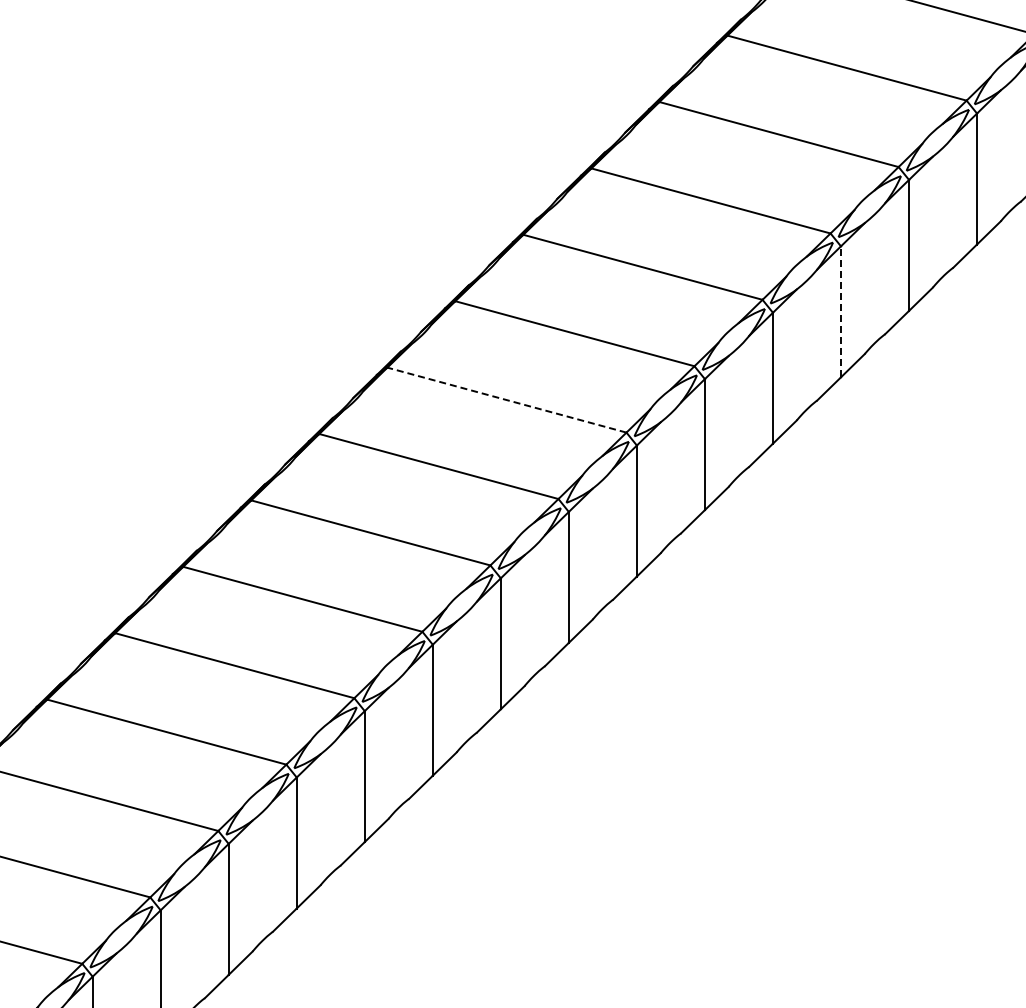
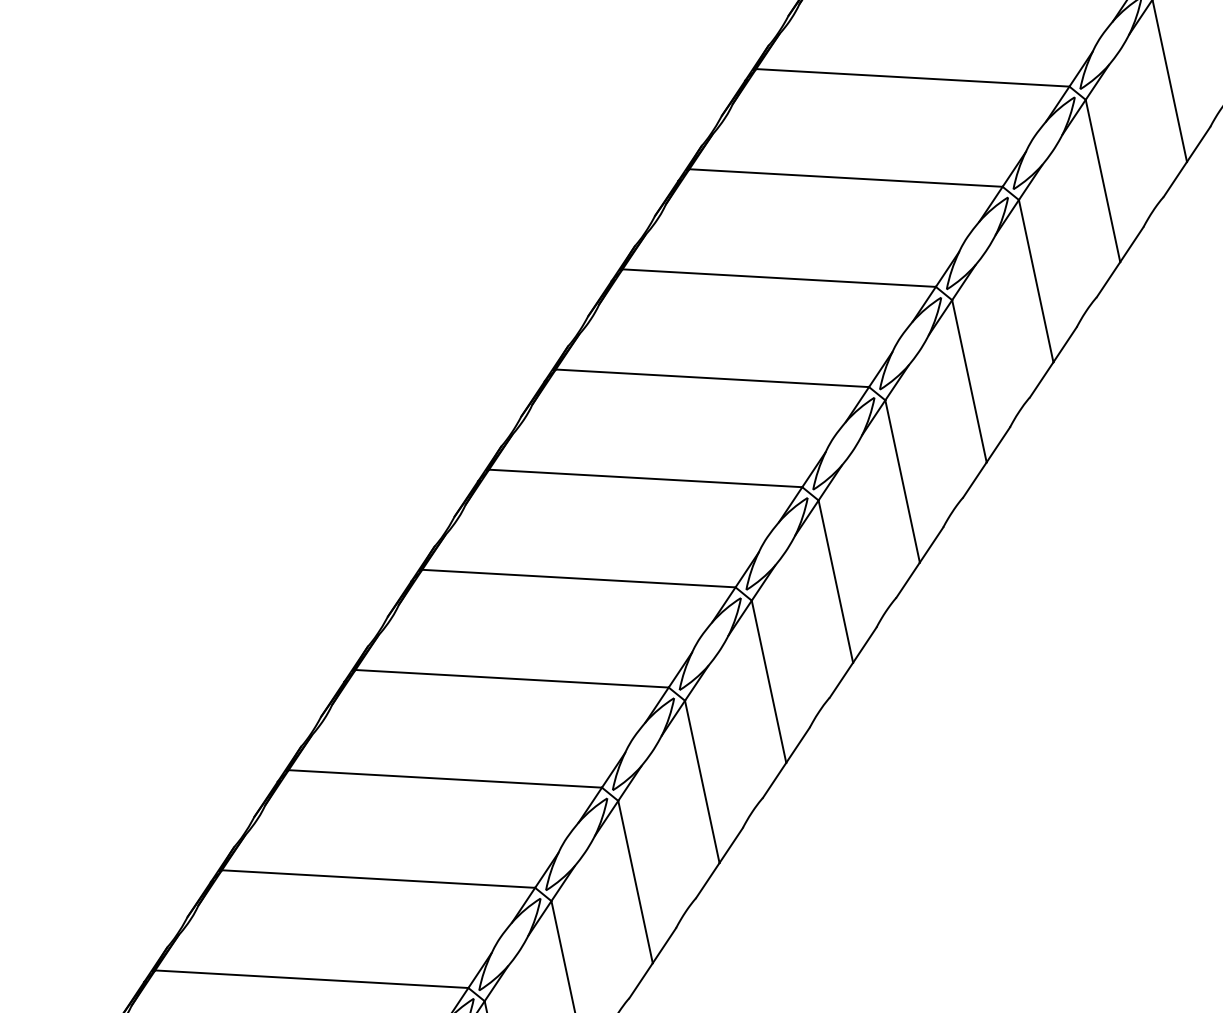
line: (840, 311) -> (1035, 280), dashed -> solid
line: (506, 400) -> (645, 479), dashed -> solid

